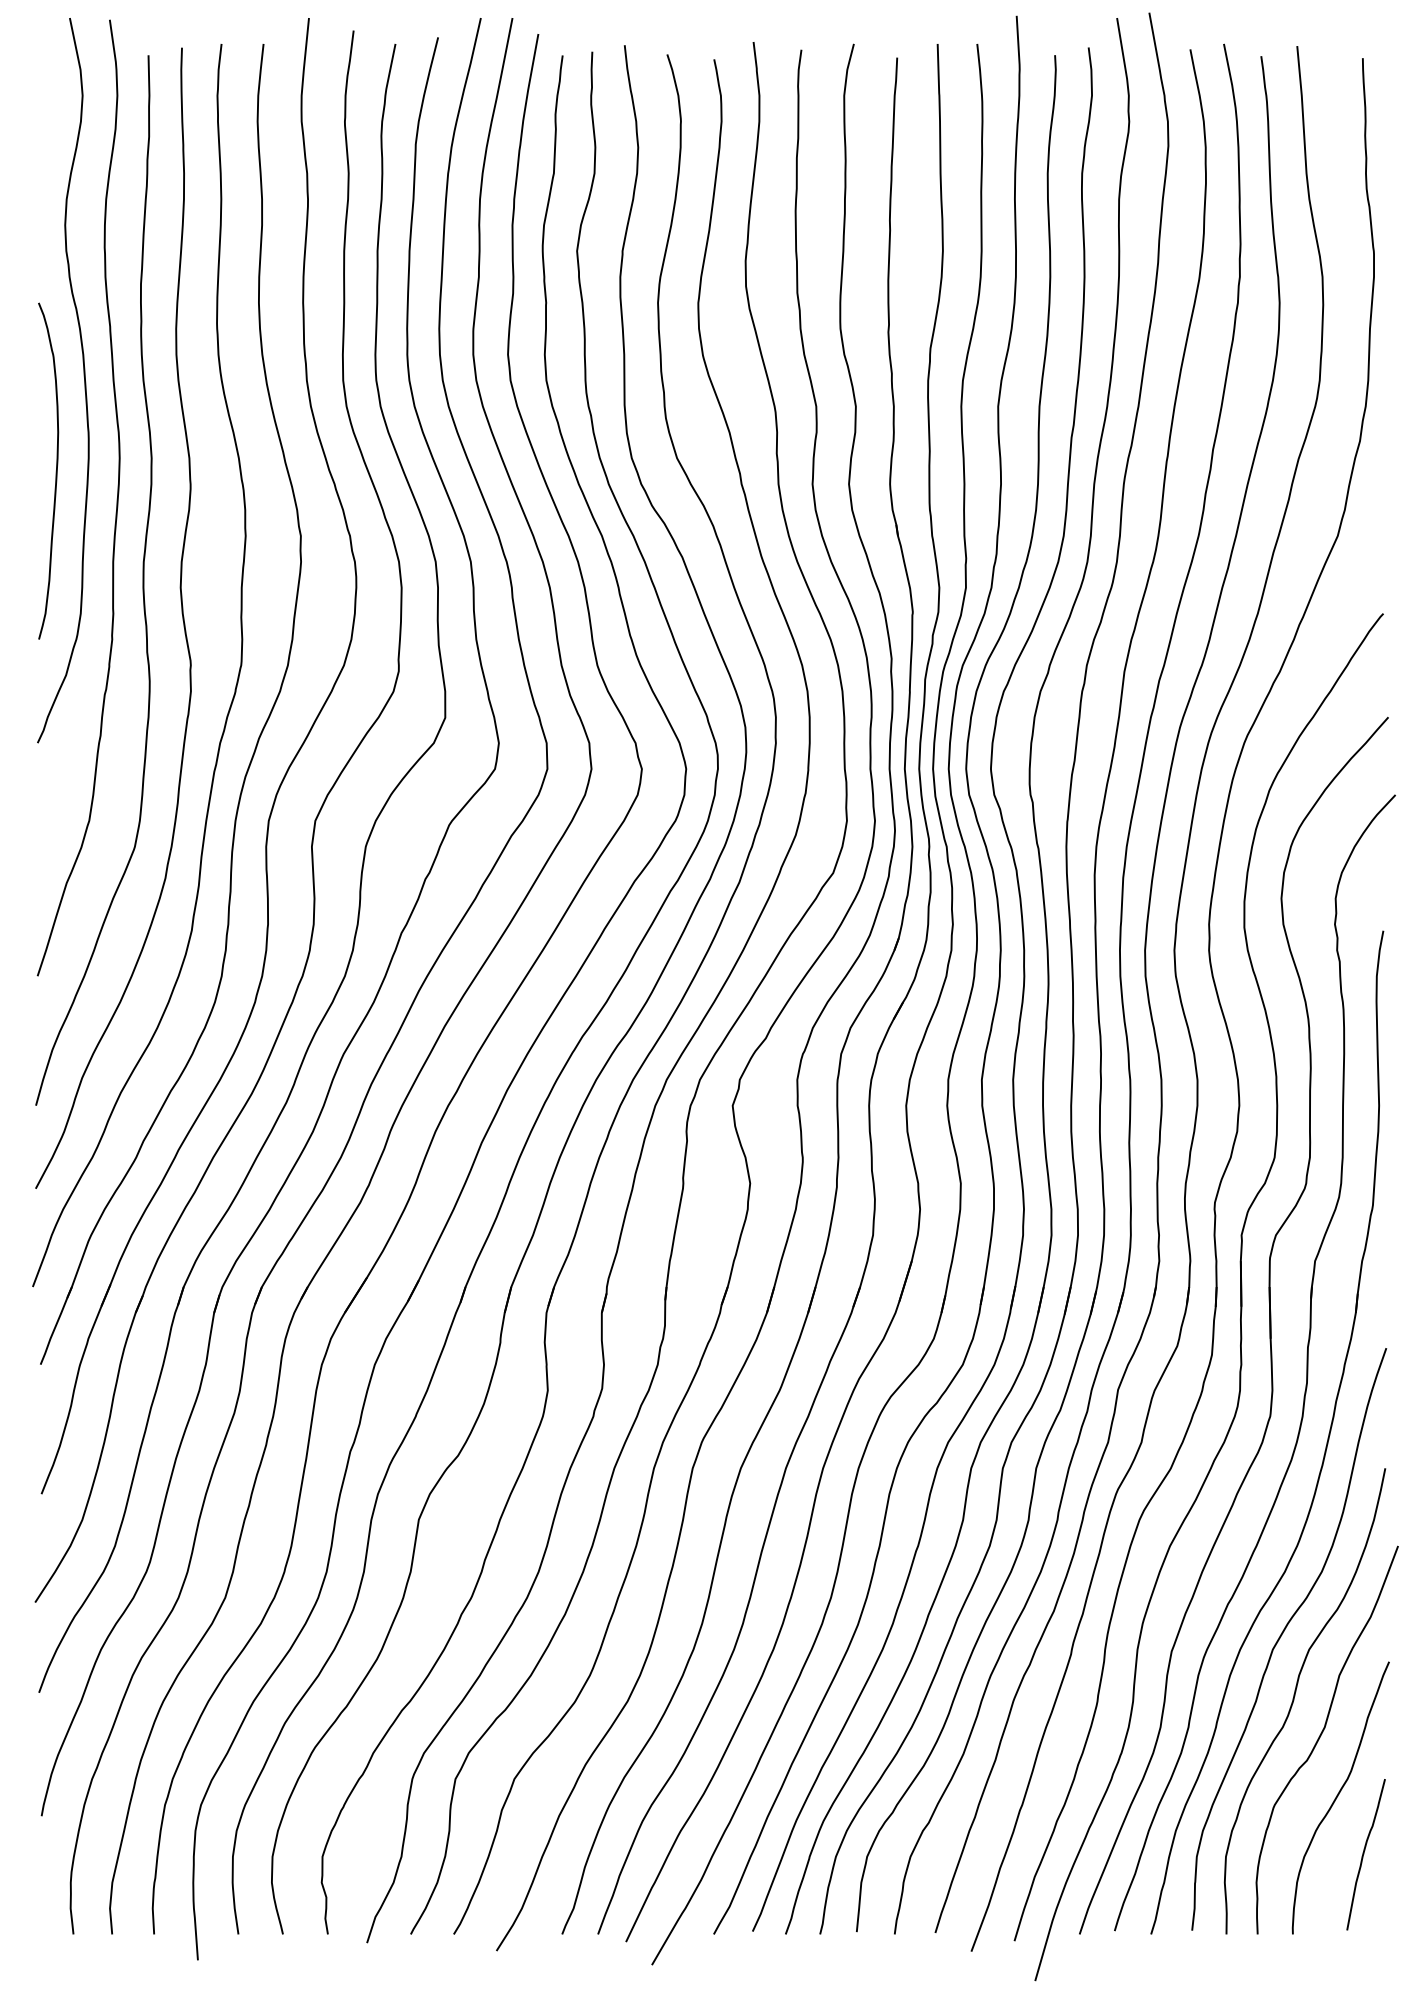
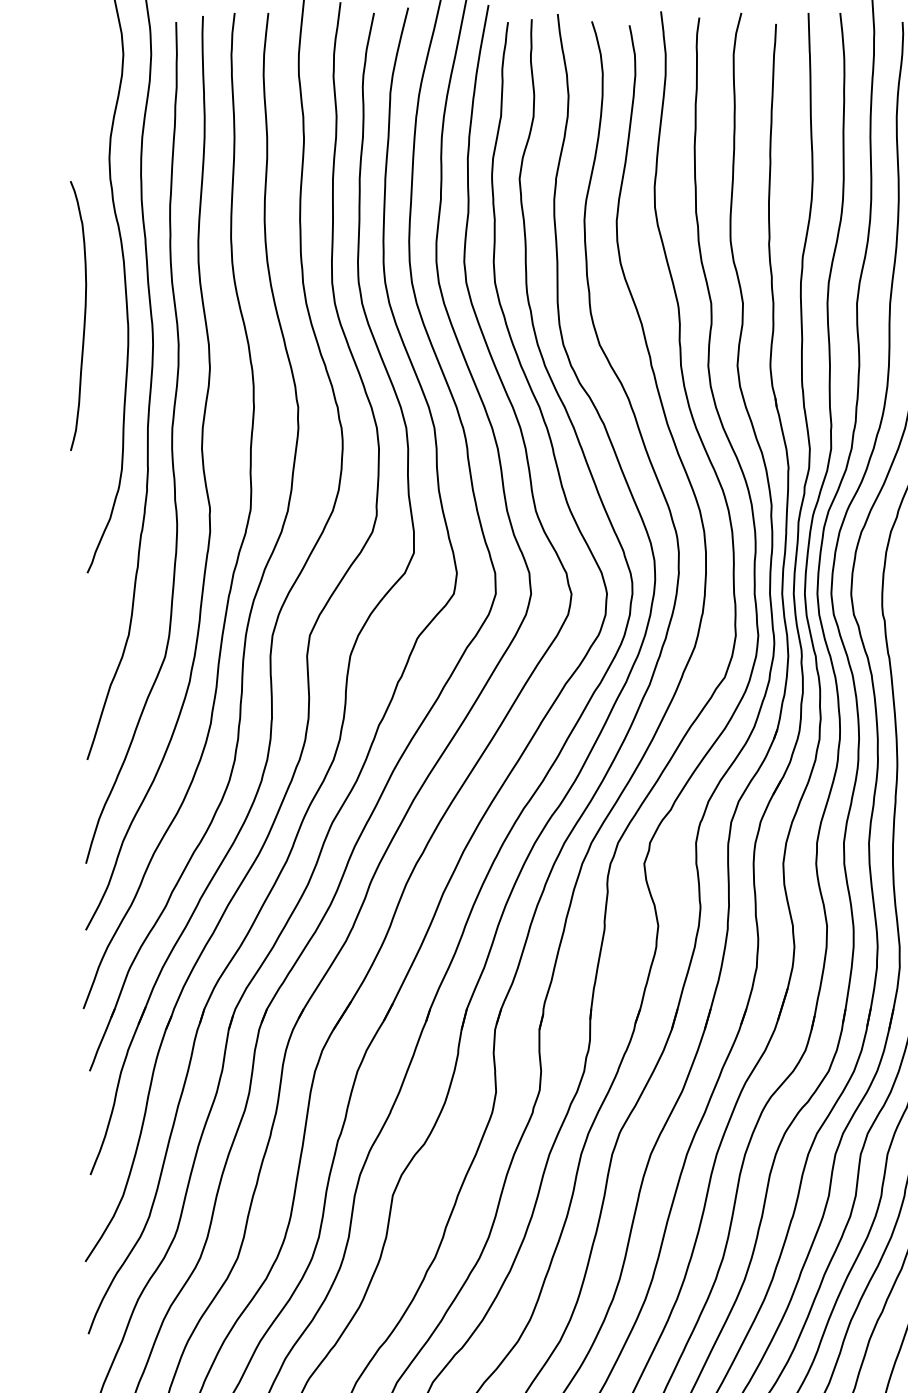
curve: (55, 471) -> (84, 316), moved

